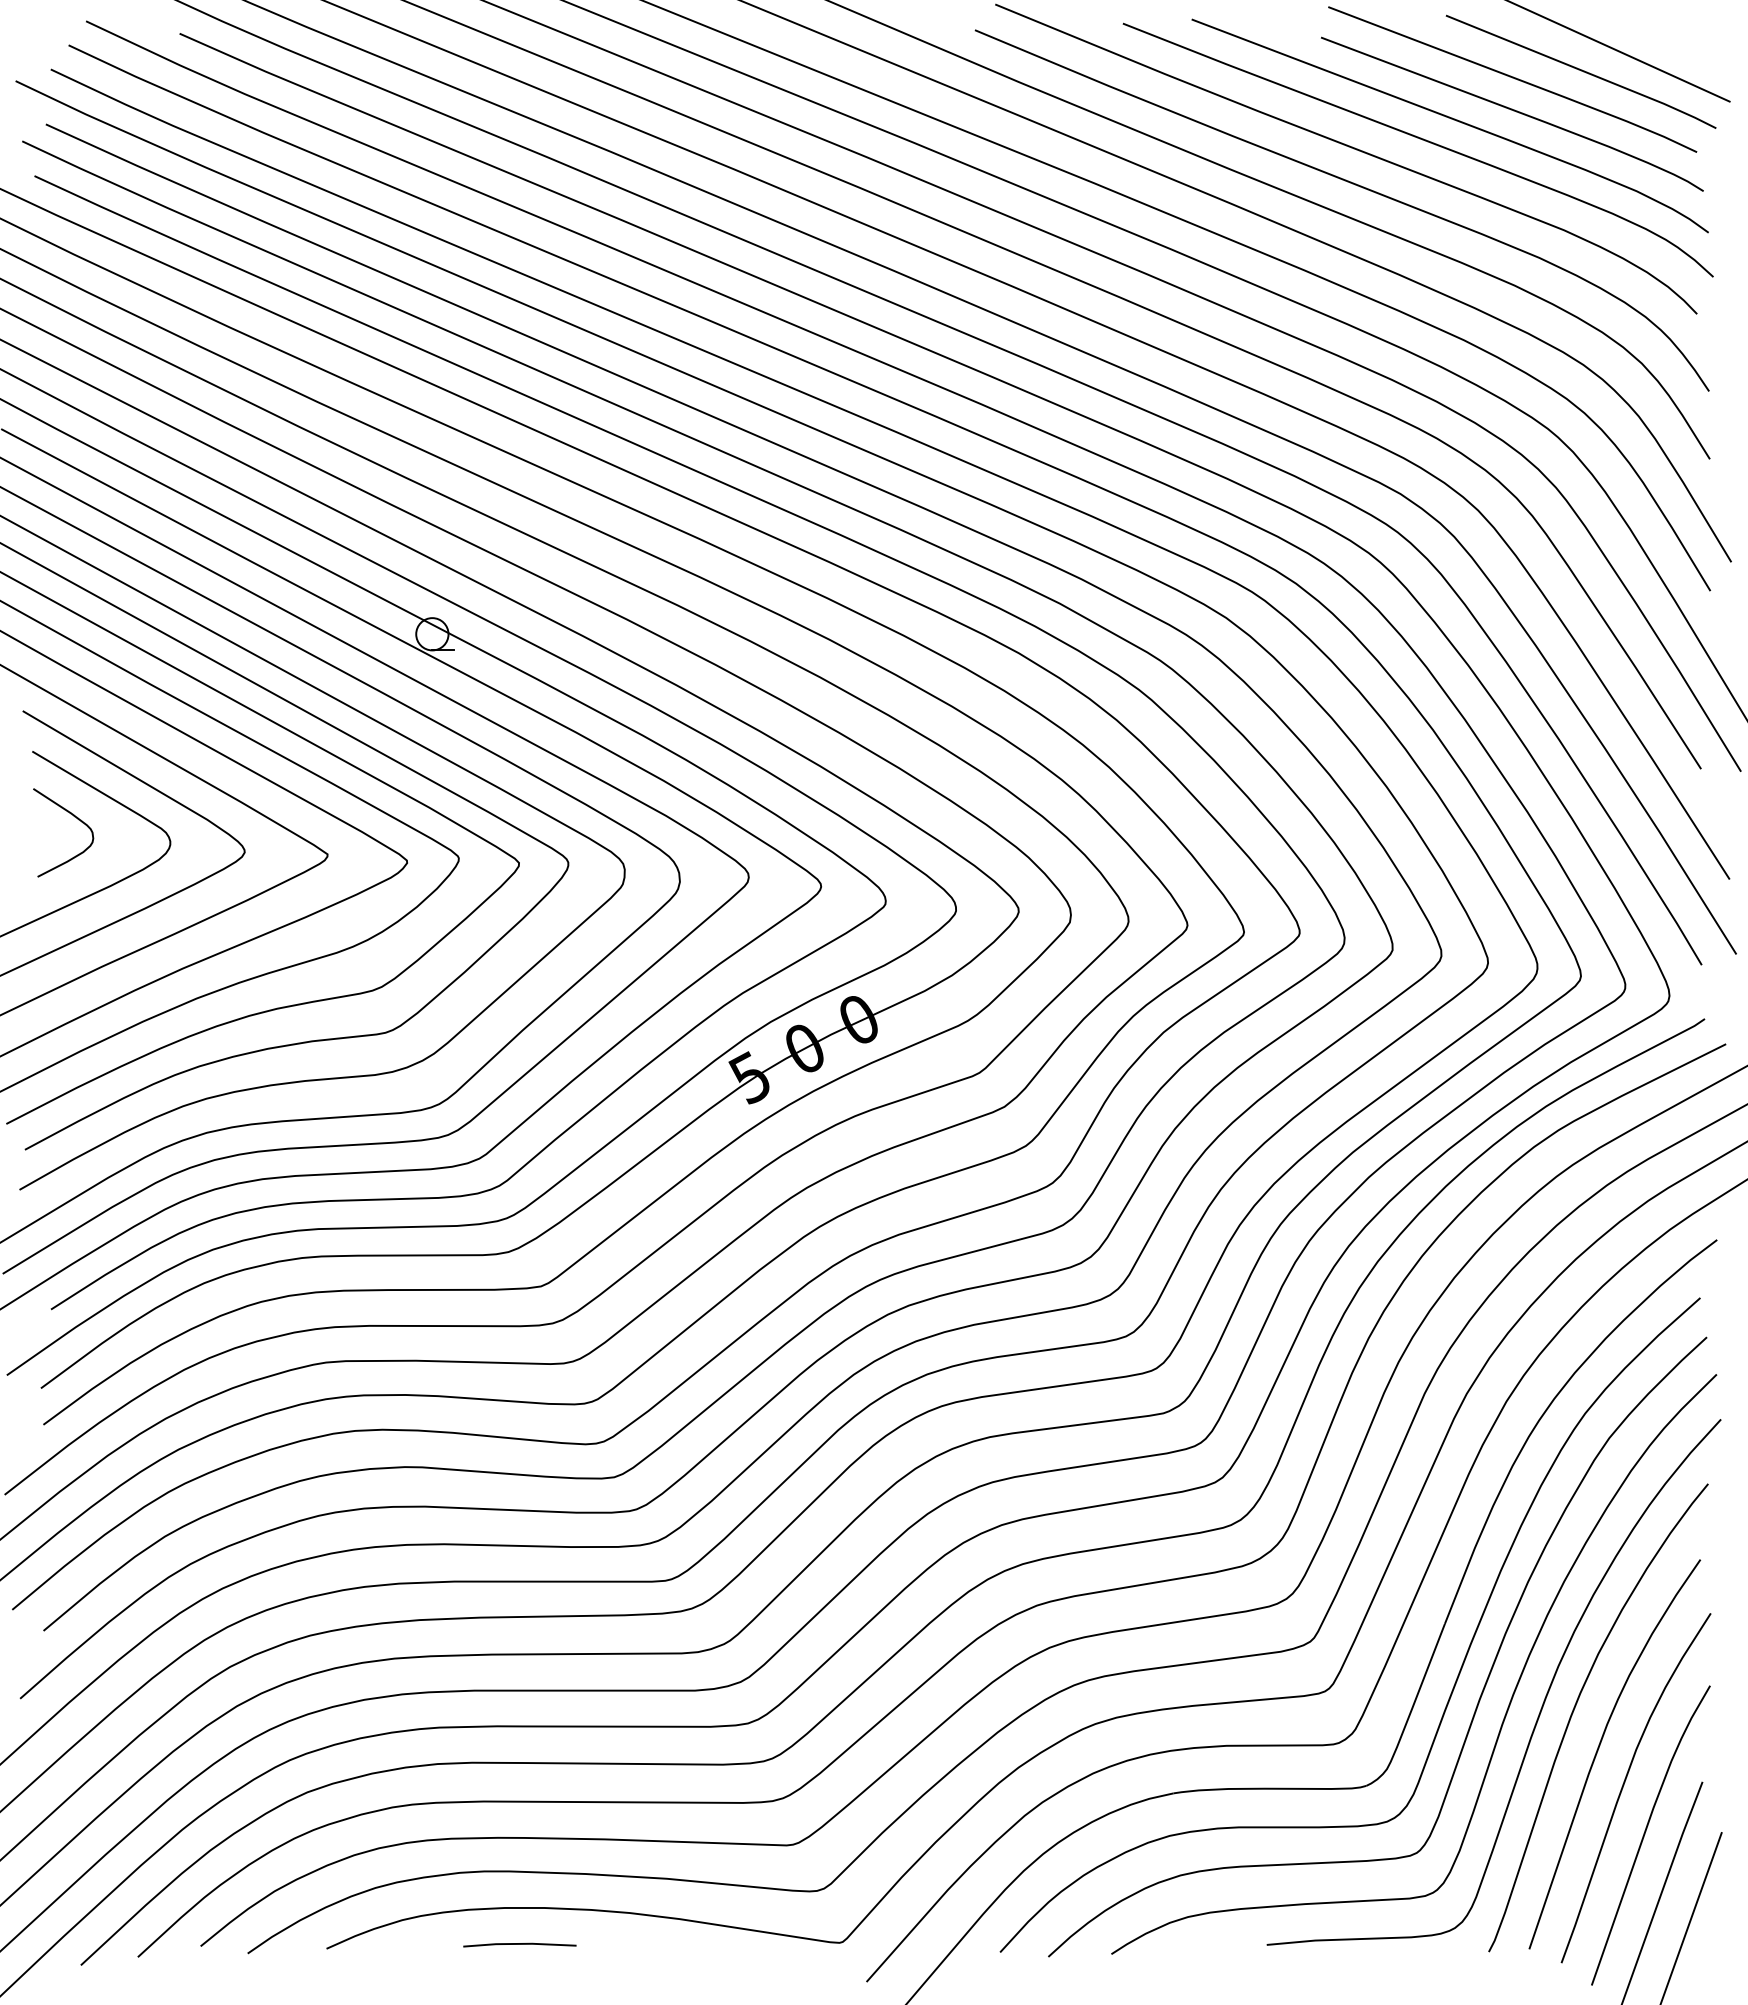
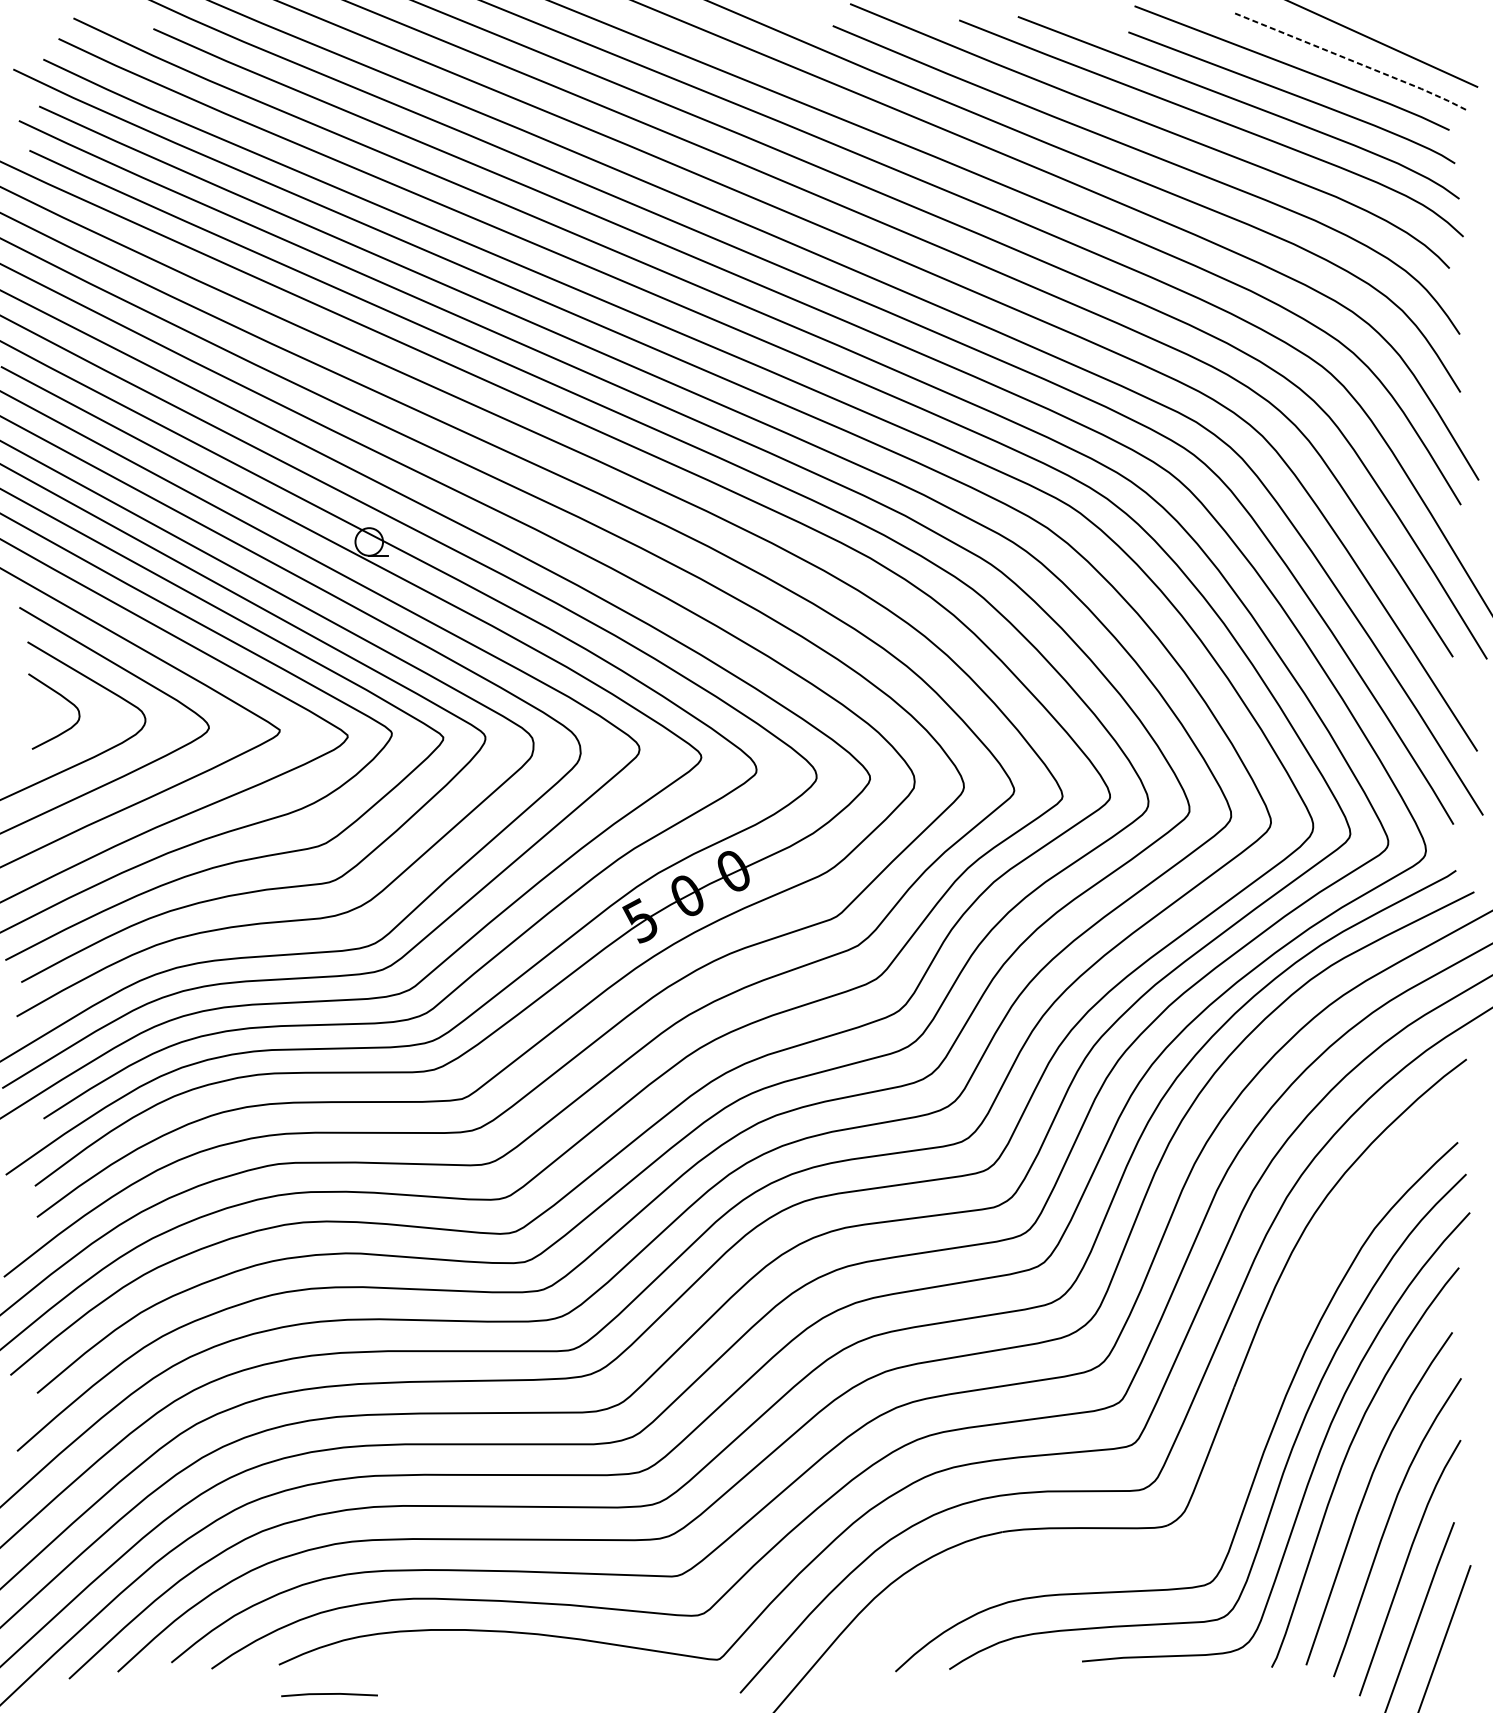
line: (1582, 70) -> (1351, 60), solid -> dashed
curve: (1460, 1667) -> (1247, 1424), removed
line: (519, 1944) -> (329, 1694), moved

